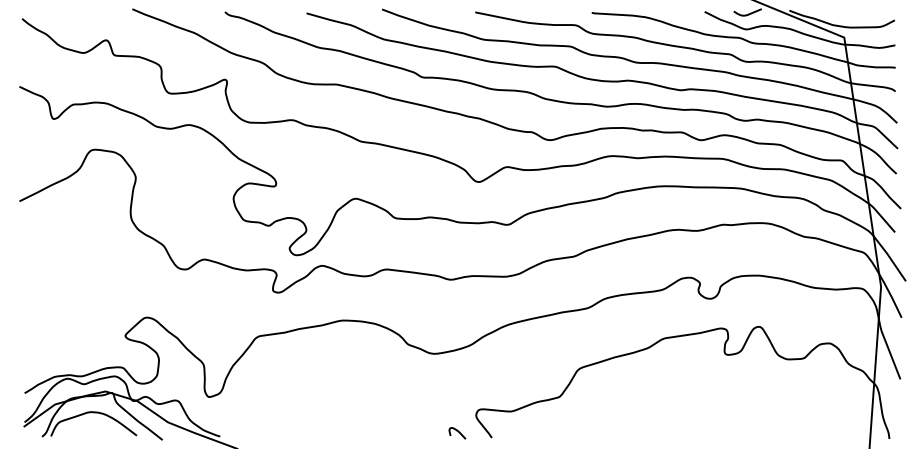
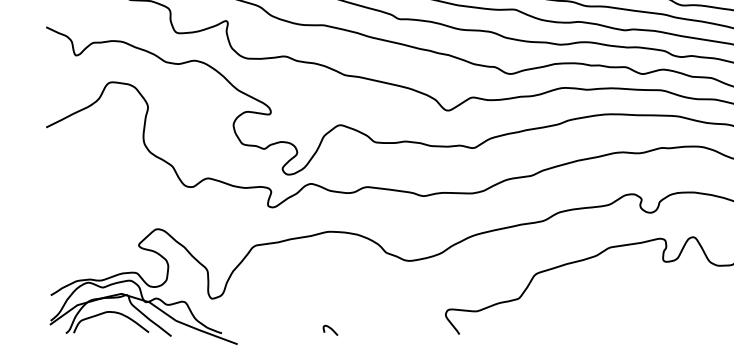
curve: (458, 432) -> (331, 329), moved

